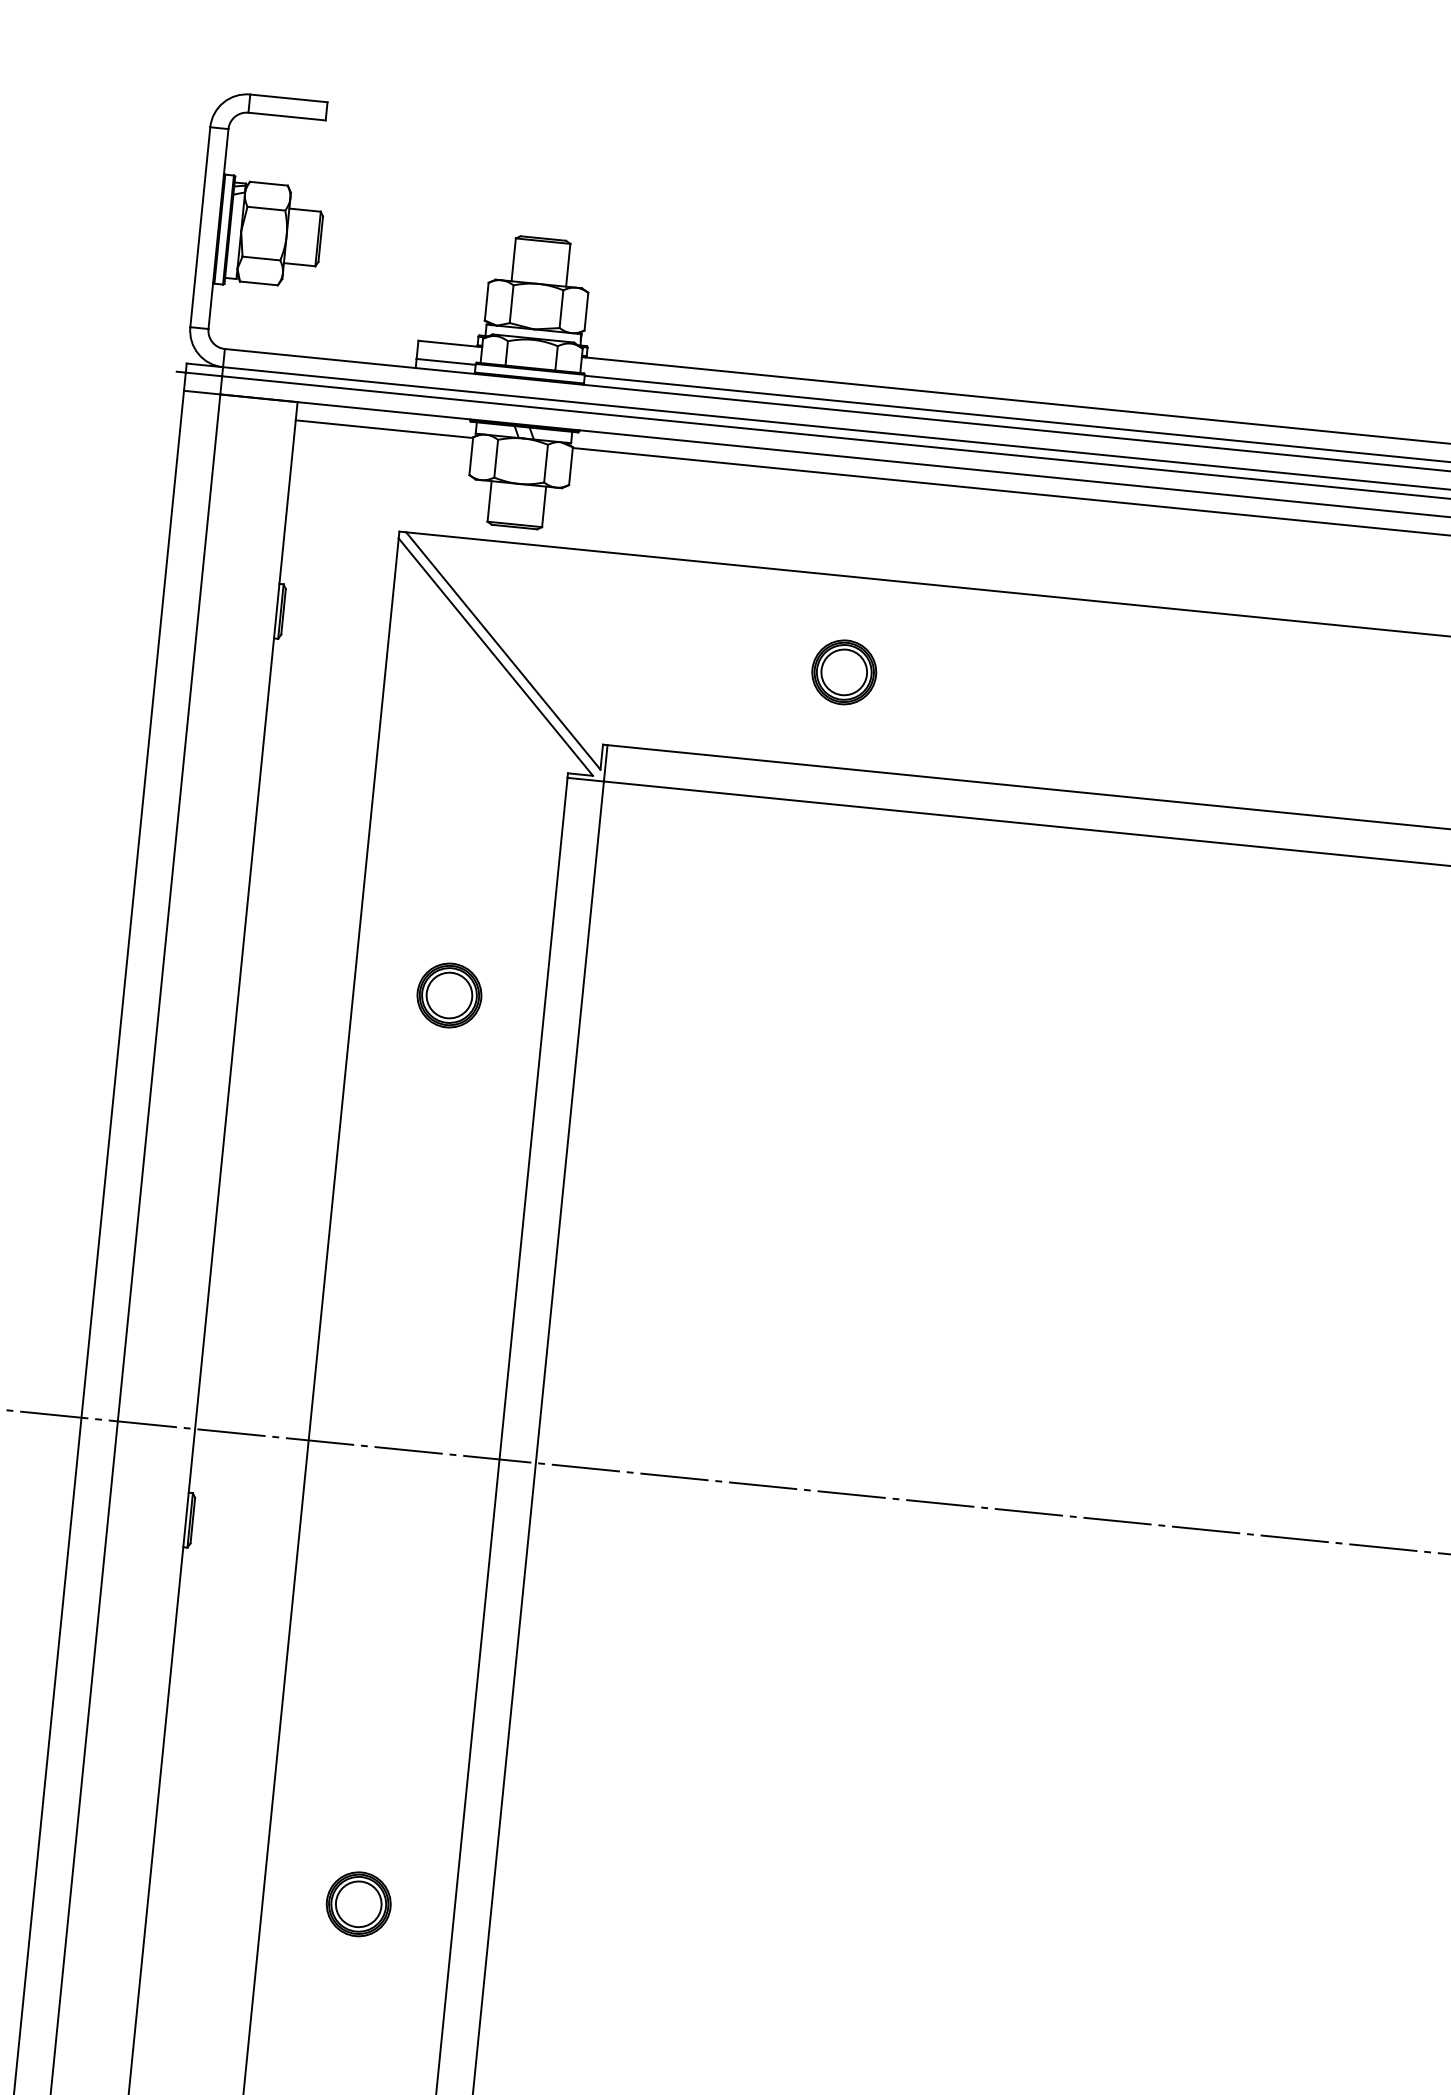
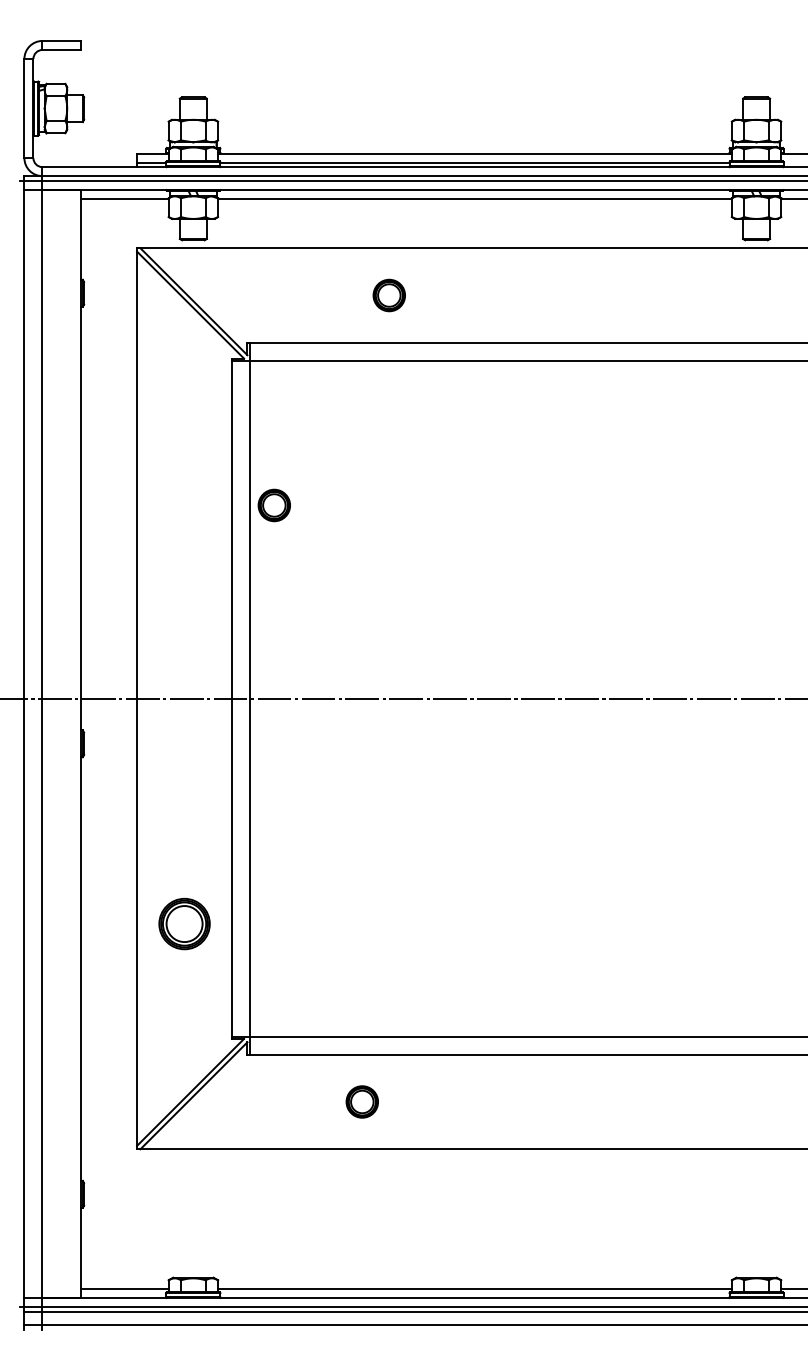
part: (842, 672) -> (388, 295), moved
part: (447, 995) -> (273, 505), moved
part: (357, 1903) -> (183, 923), size x1.6

